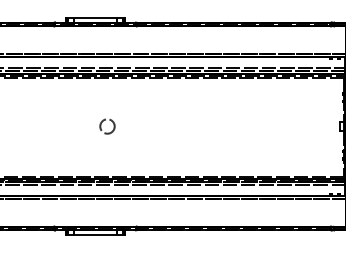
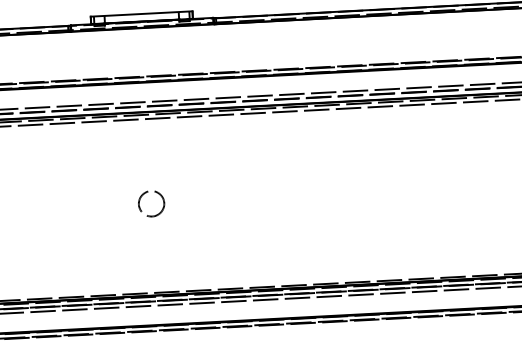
circle: (107, 126) -> (151, 203), moved

